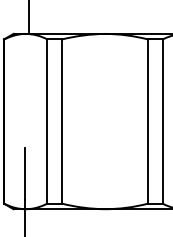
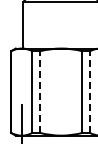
line: (61, 122) -> (39, 92), solid -> dashed
line: (161, 122) -> (89, 92), solid -> dashed

